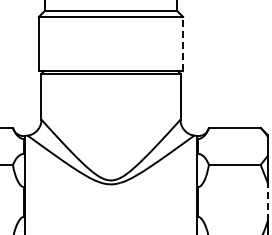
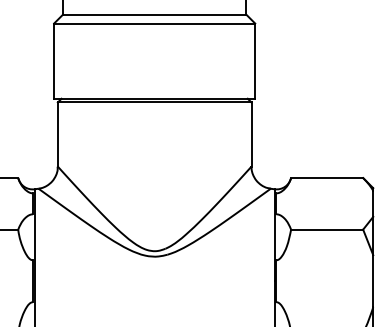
line: (183, 43) -> (255, 60), dashed -> solid
line: (267, 202) -> (372, 281), dashed -> solid

